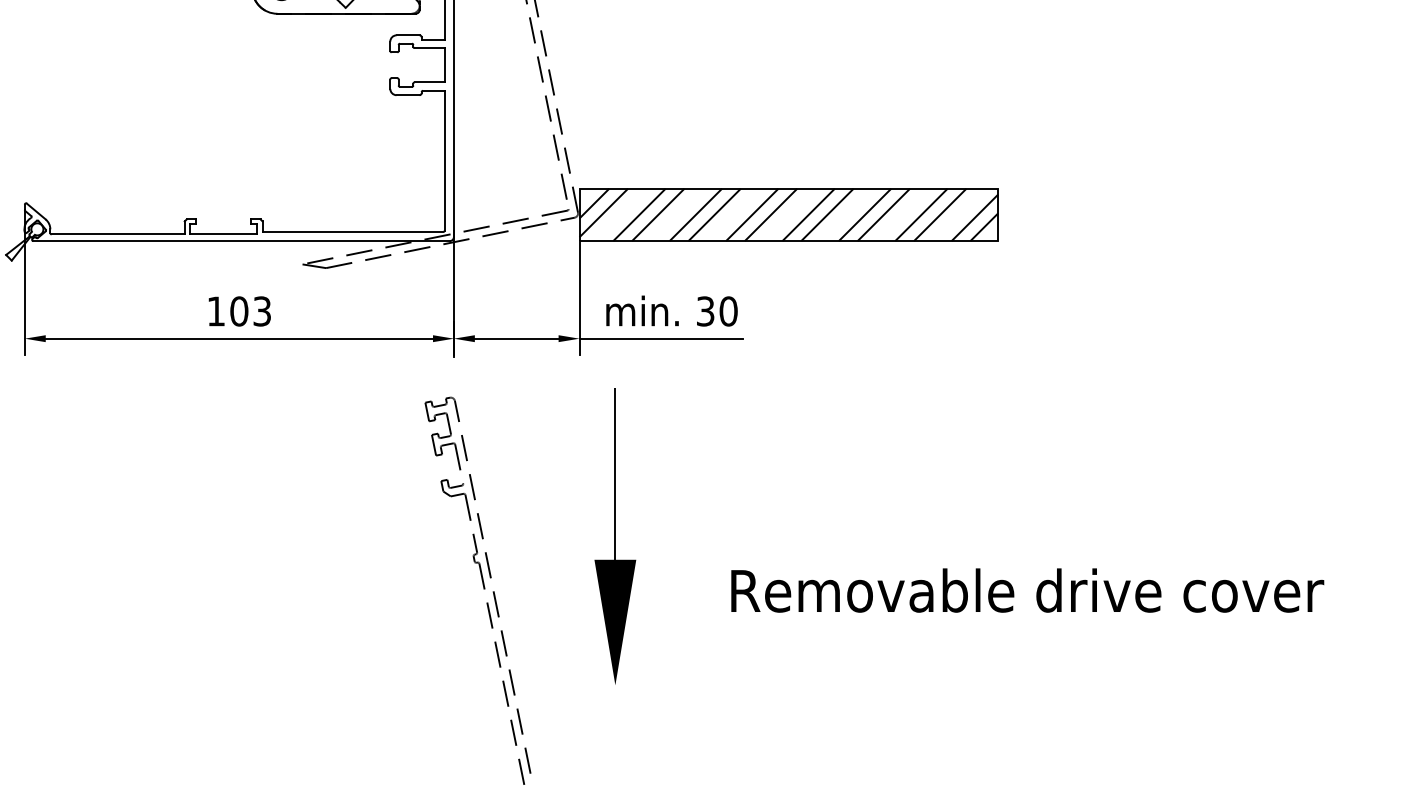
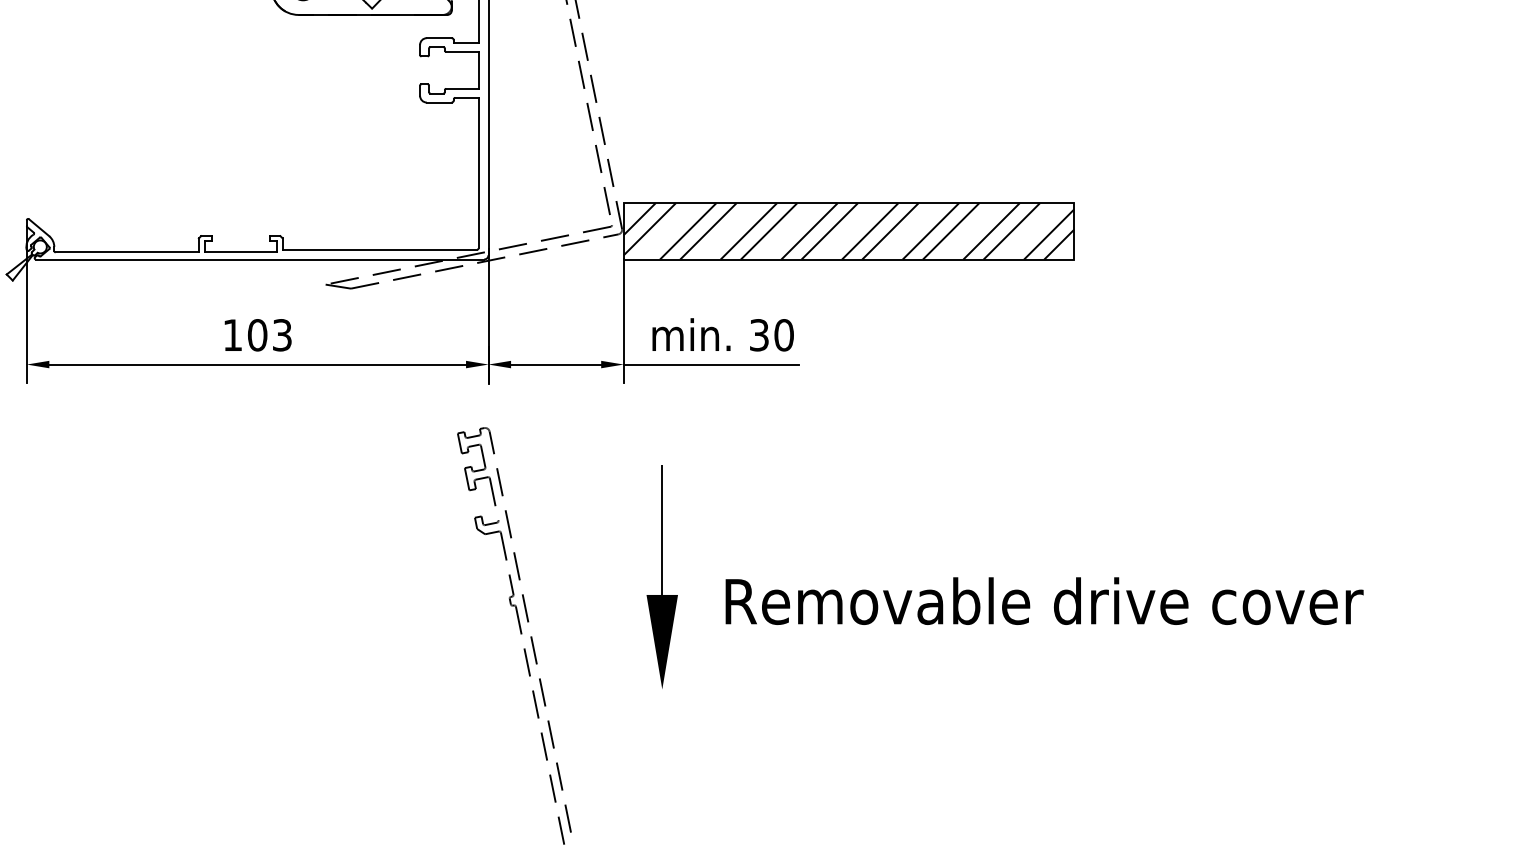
part: (615, 536) -> (662, 577), size x0.7
text: (1027, 590) -> (1044, 601), moved

